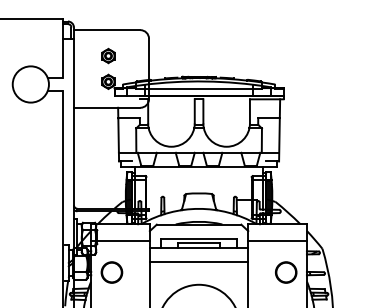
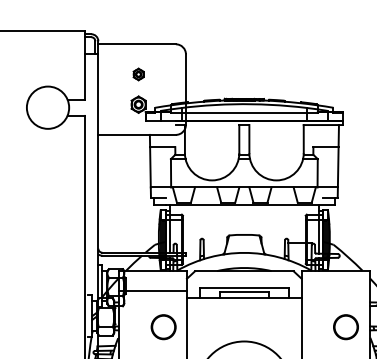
part: (108, 55) -> (138, 73), size x0.7
line: (277, 241) -> (335, 290), removed
line: (198, 261) -> (243, 314), removed
part: (111, 272) -> (163, 327), moved

